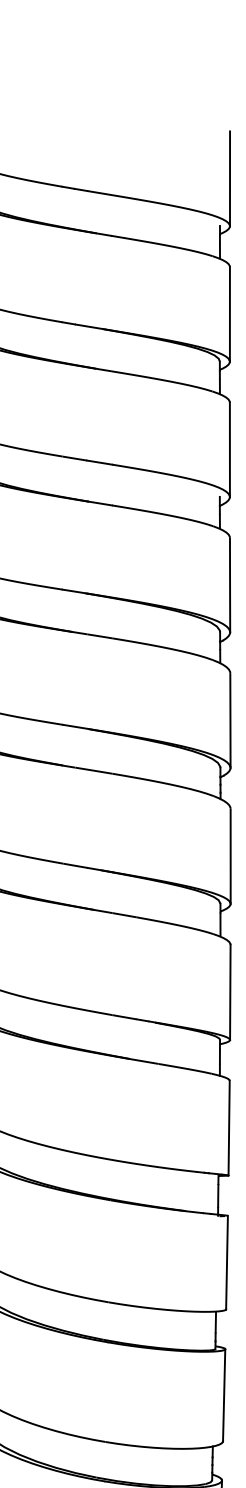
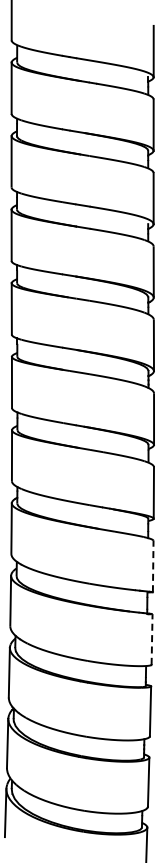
line: (229, 1128) -> (153, 566), solid -> dashed
line: (227, 1260) -> (152, 638), solid -> dashed

